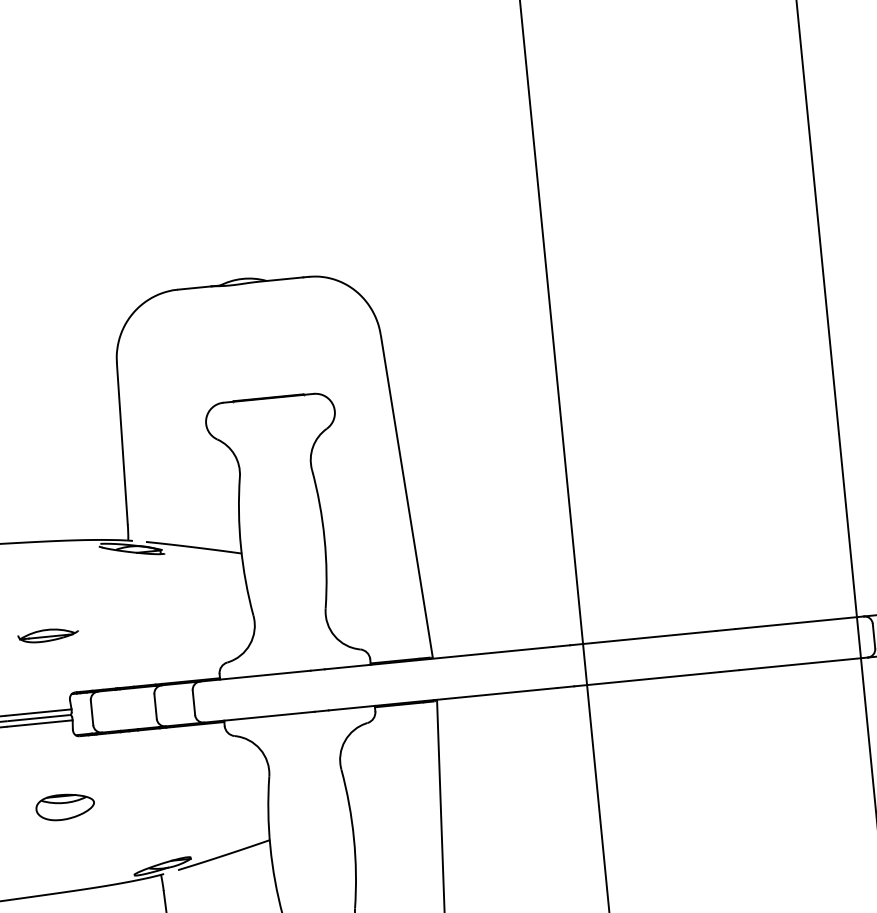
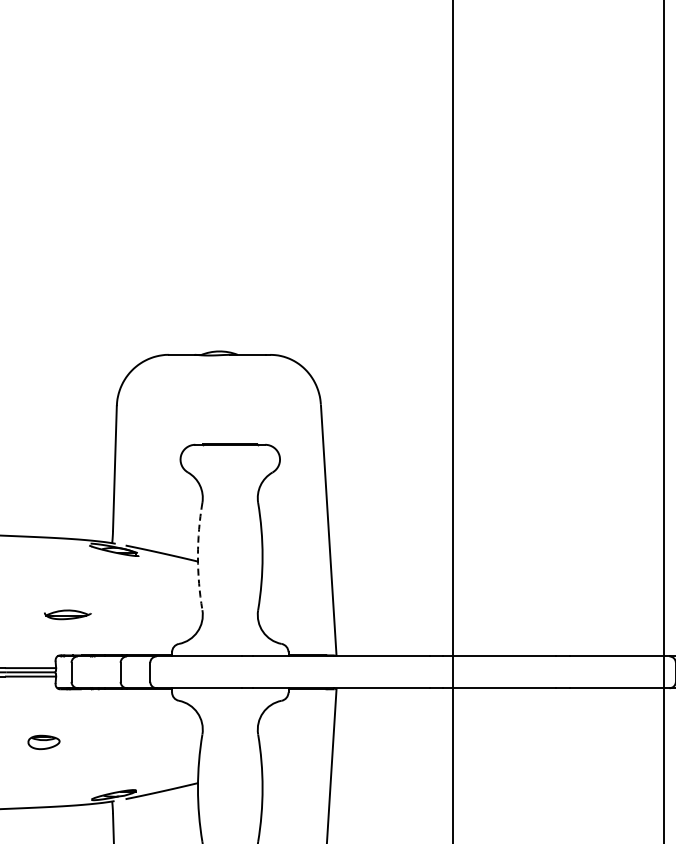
arc: (240, 547) -> (197, 556), solid -> dashed
part: (47, 635) -> (67, 614), moved
part: (64, 807) -> (43, 742), size x0.7

